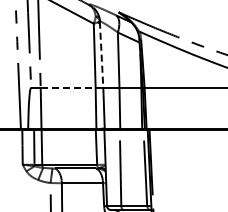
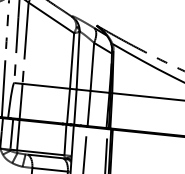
line: (101, 55) -> (77, 61), dashed -> solid
line: (68, 87) -> (46, 85), dashed -> solid

